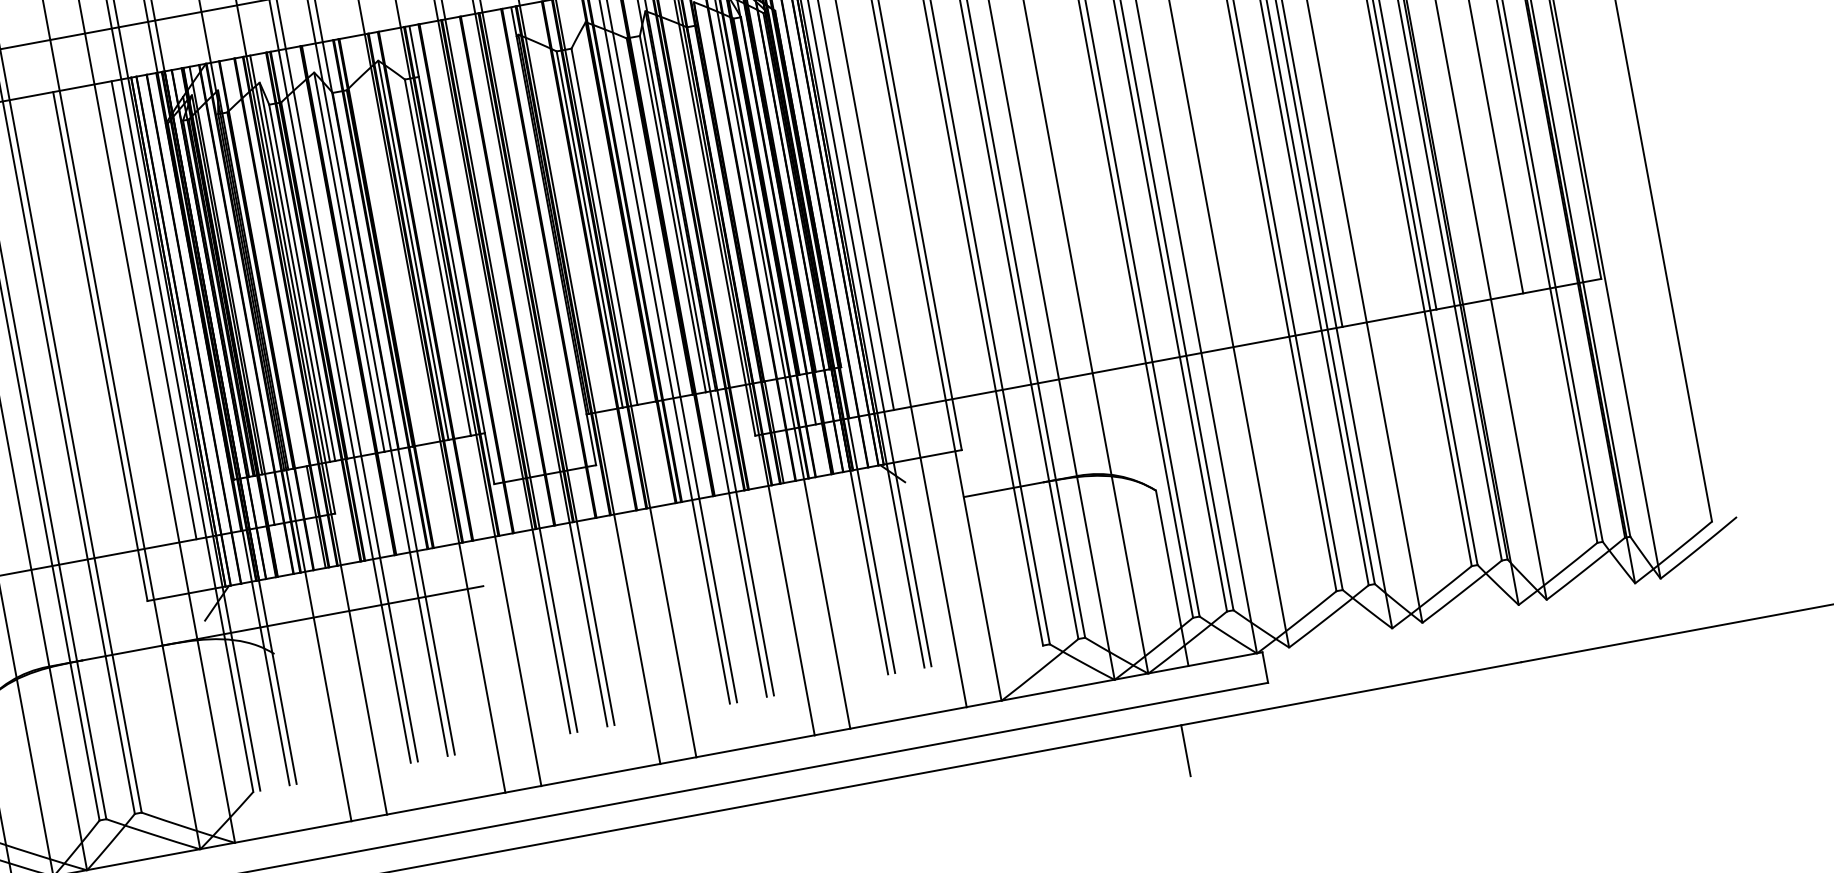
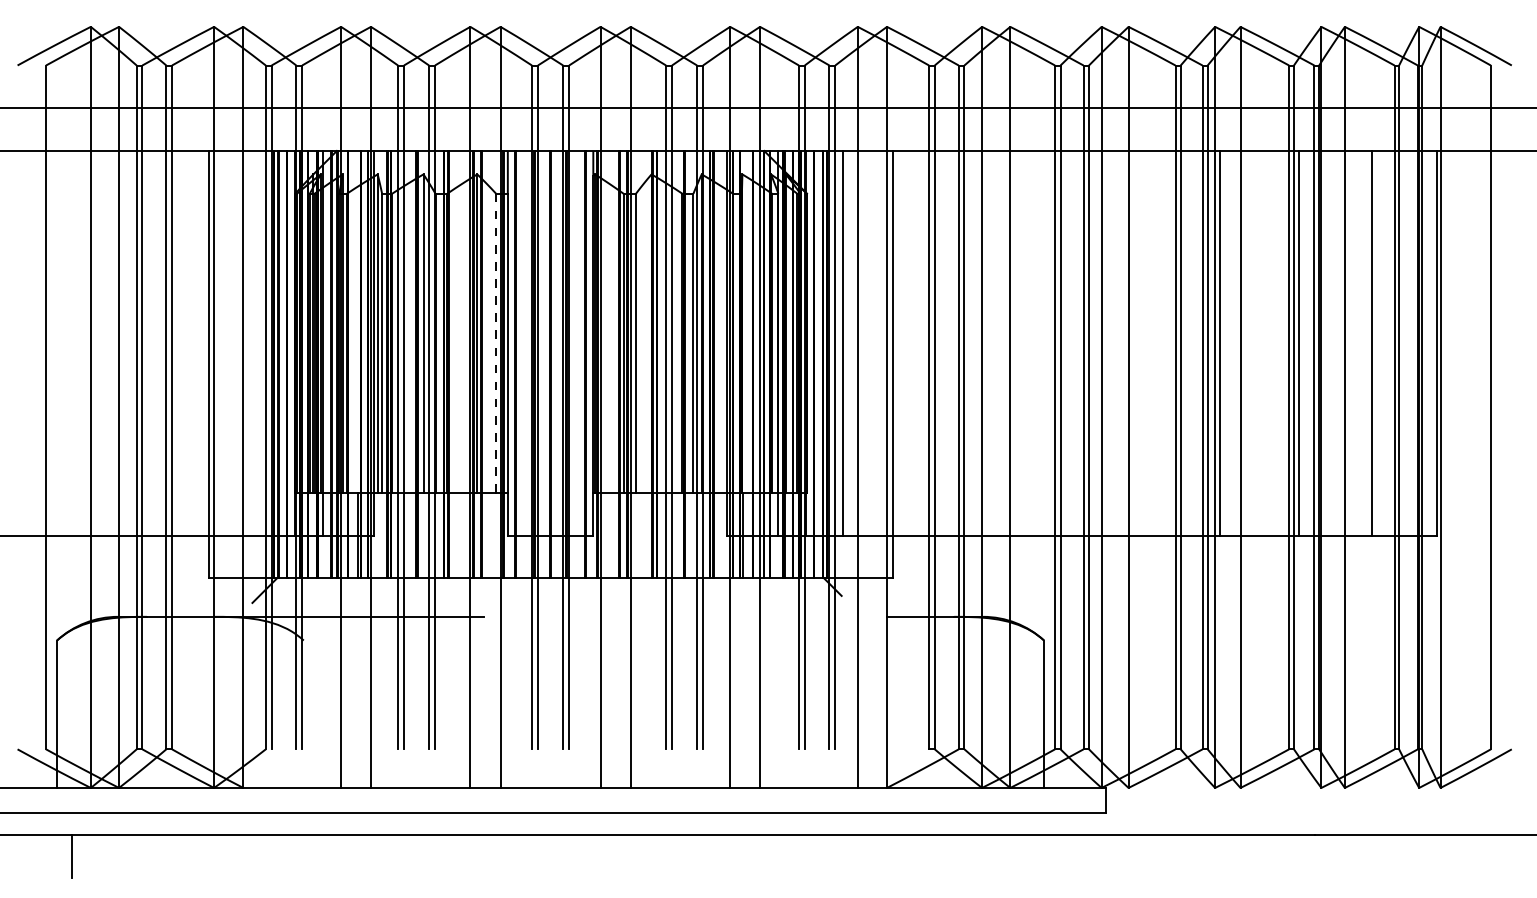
line: (438, 257) -> (496, 343), solid -> dashed
line: (153, 309) -> (257, 342), removed
line: (1186, 749) -> (1029, 855), removed

